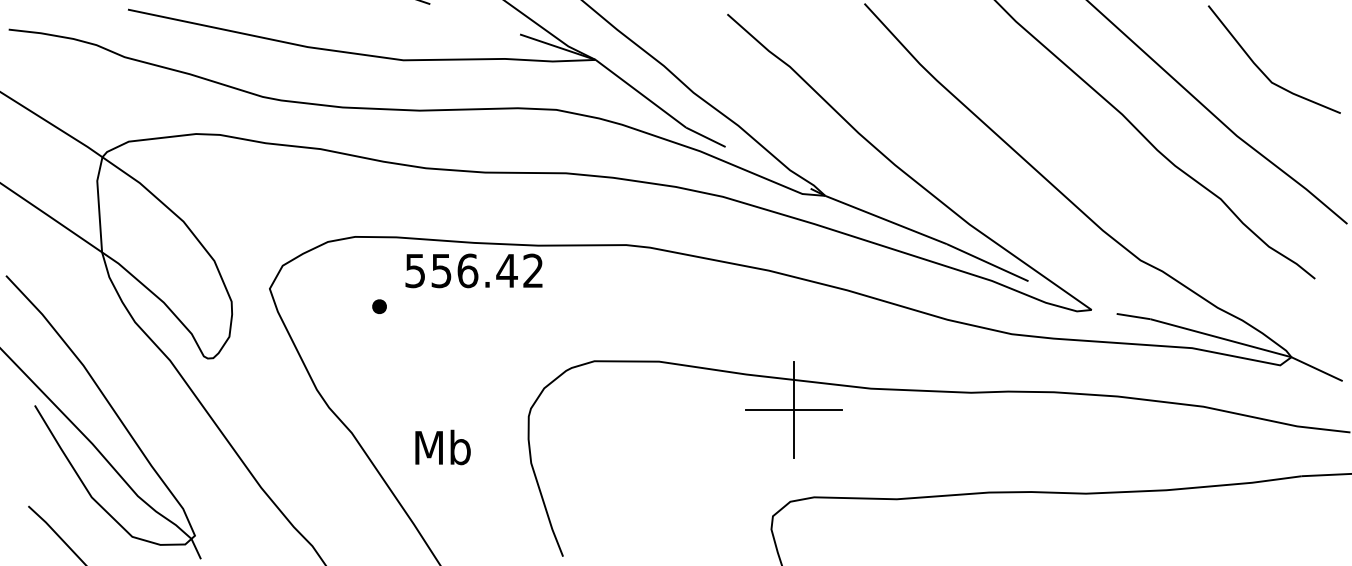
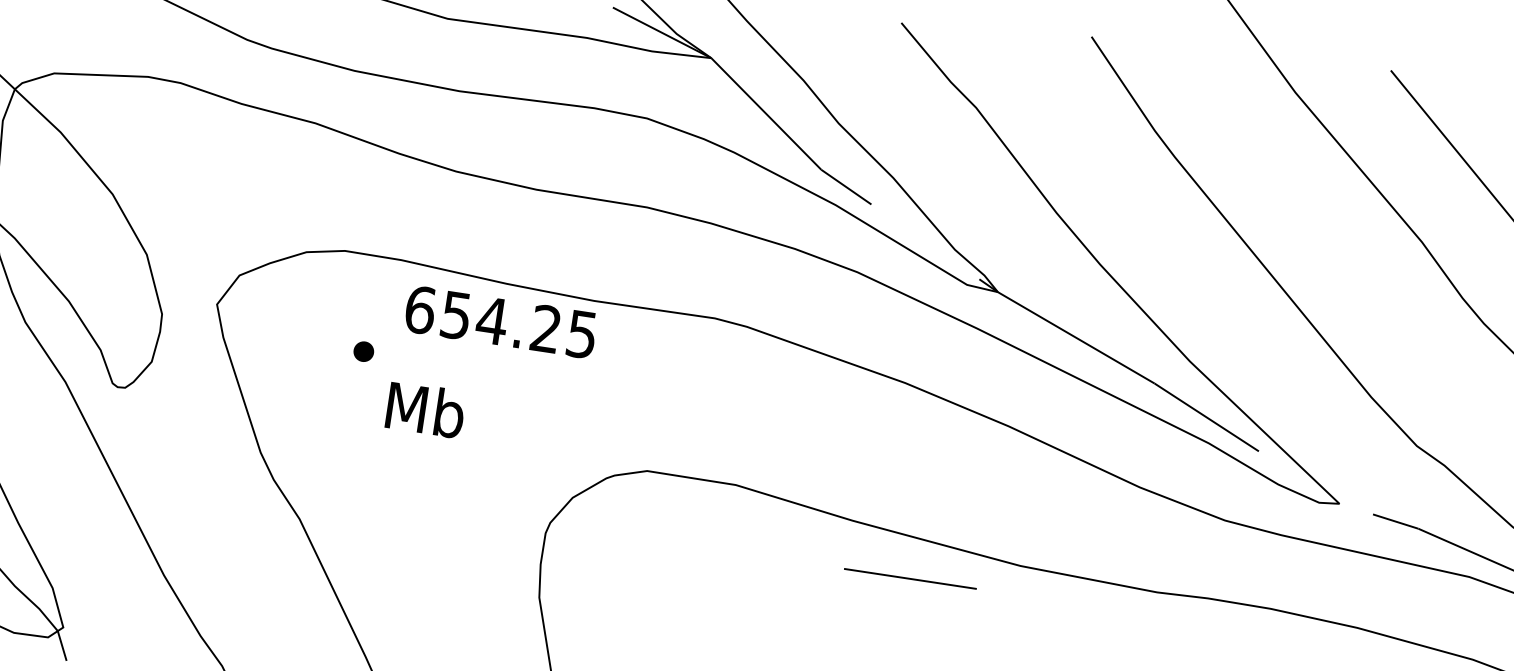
text: (473, 270) -> (500, 321), 556.42 -> 654.25
line: (793, 409) -> (910, 578), removed
text: (442, 447) -> (425, 409), moved

